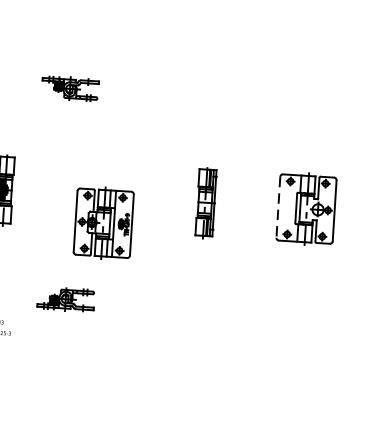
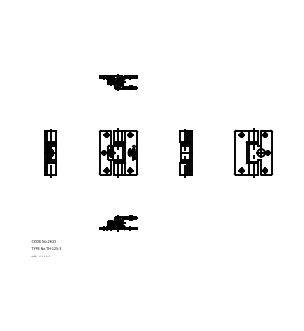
part: (70, 88) -> (118, 82), moved
line: (278, 208) -> (234, 153), dashed -> solid
part: (103, 222) -> (118, 152), moved
part: (66, 299) -> (118, 223), moved

